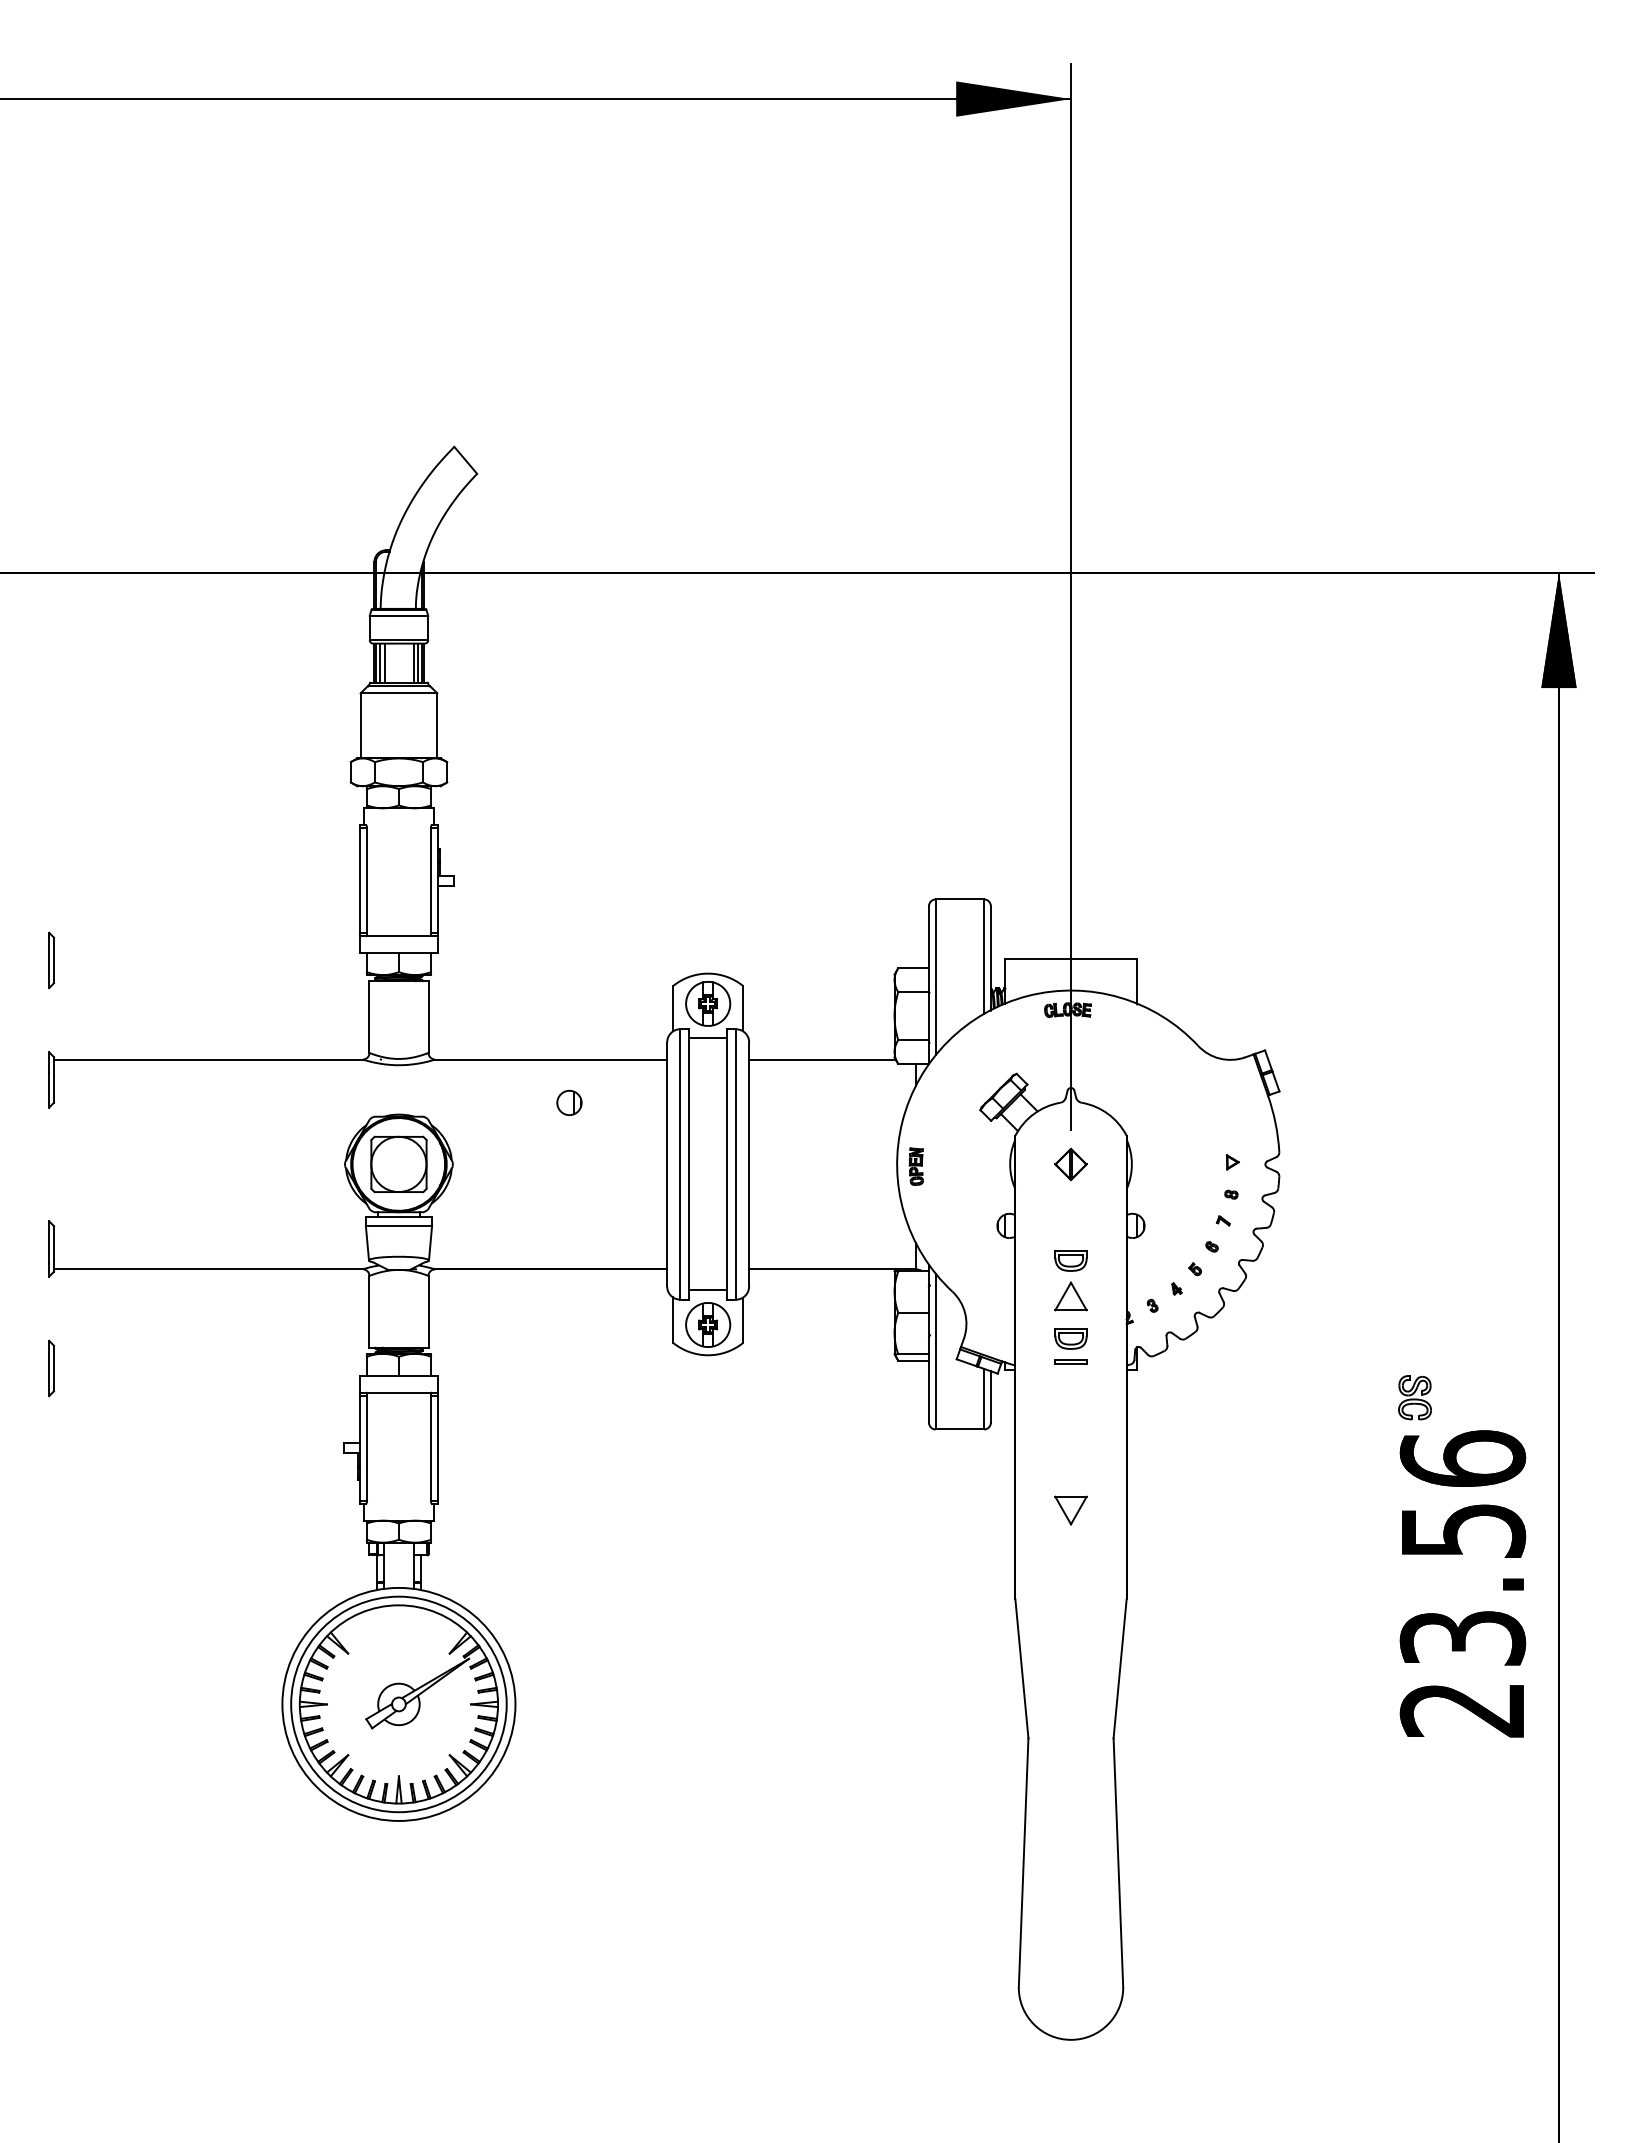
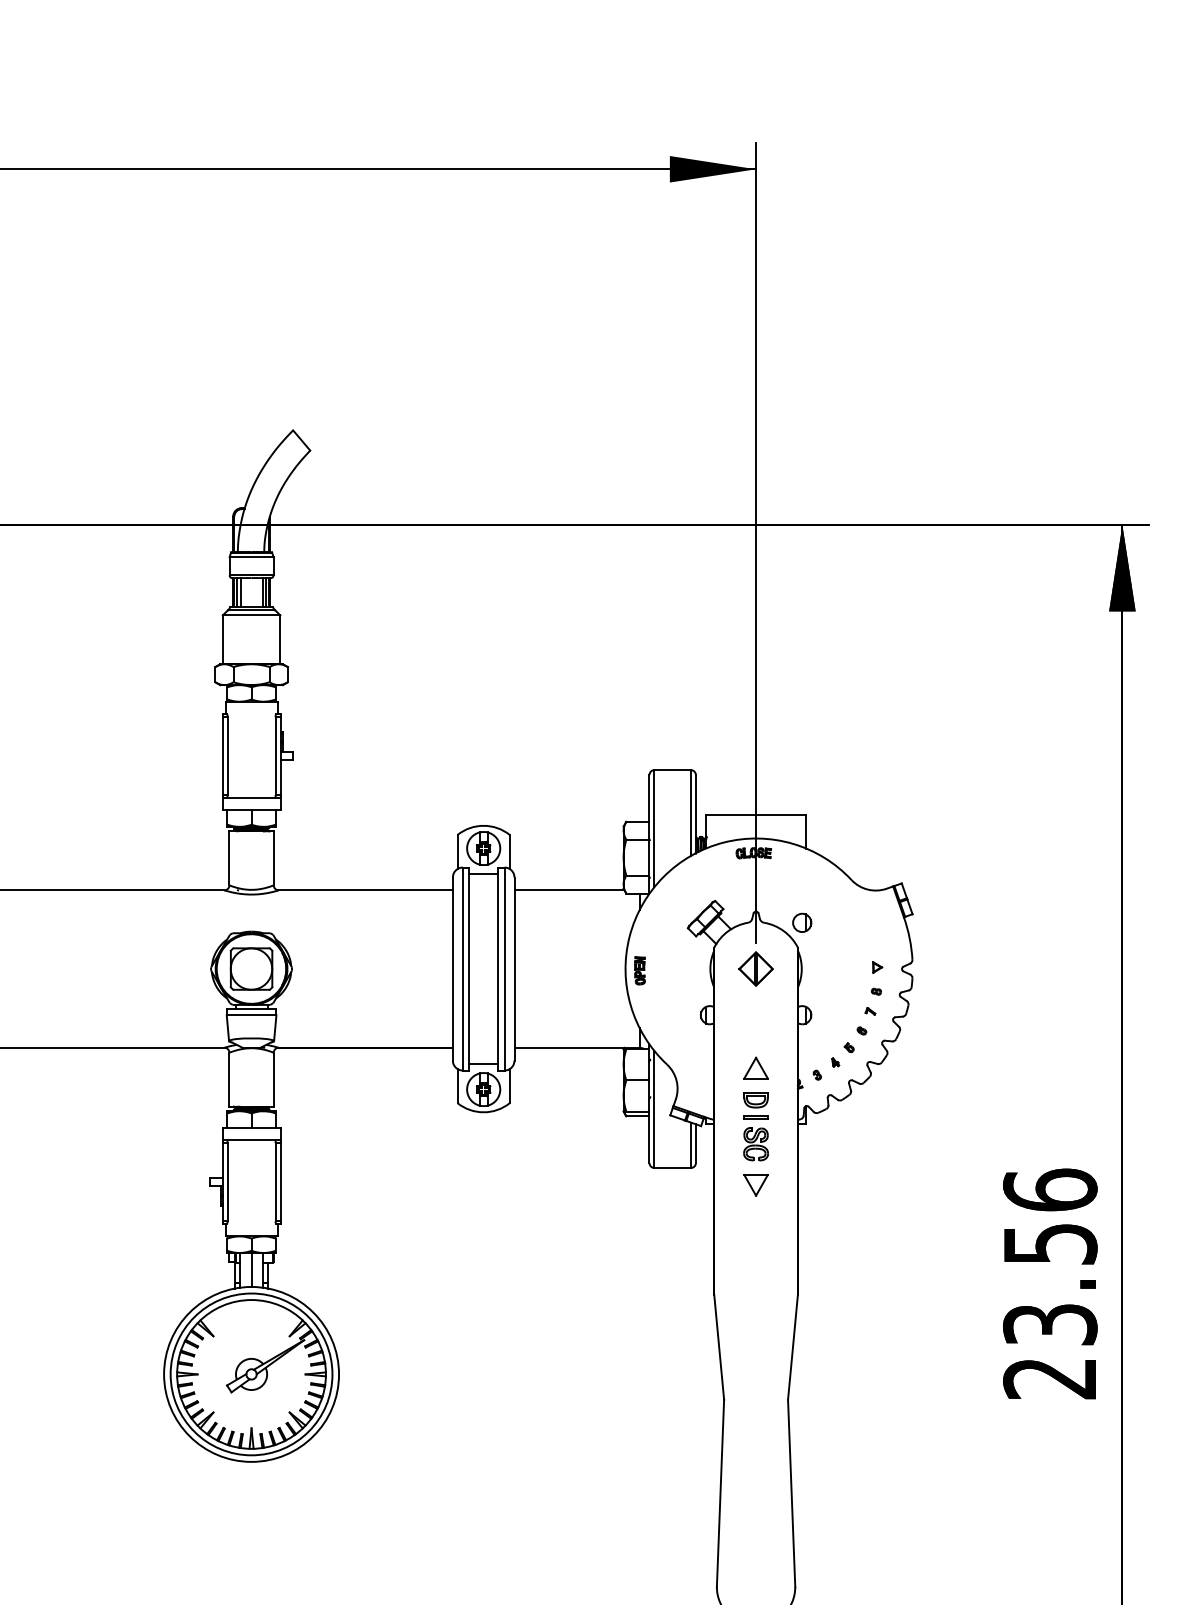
part: (569, 1102) -> (802, 922), moved
part: (1070, 1164) -> (755, 969), size x1.43
part: (1070, 1260) -> (755, 1041), removed
part: (1414, 1397) -> (755, 1144), moved
part: (1070, 1510) -> (755, 1185), moved
line: (398, 1564) -> (251, 1269), added

